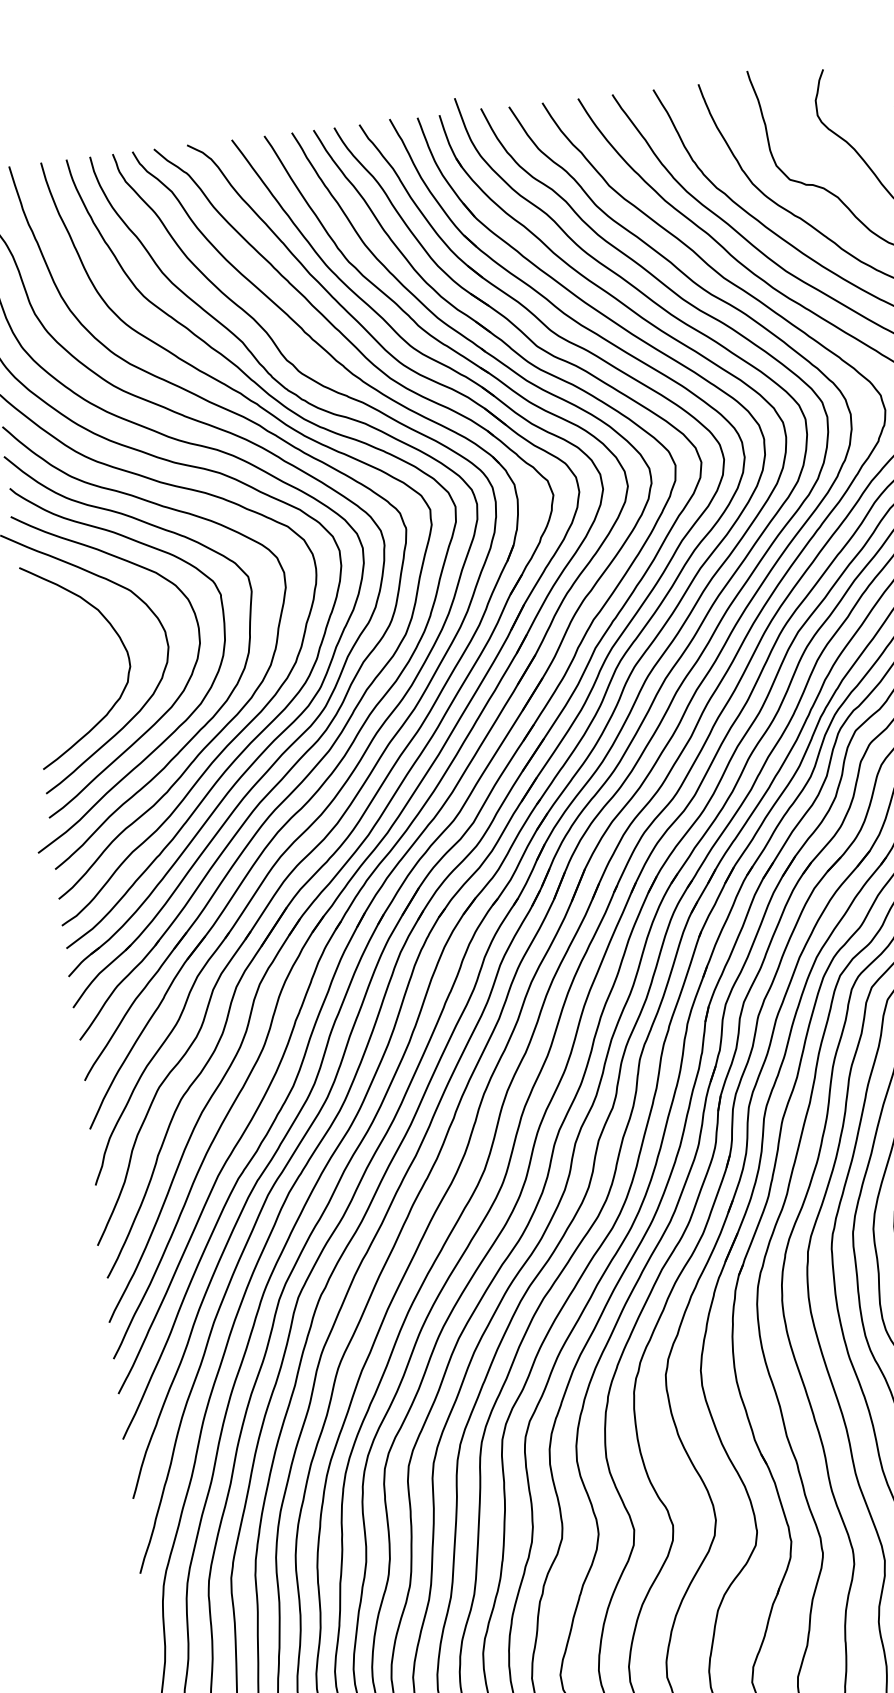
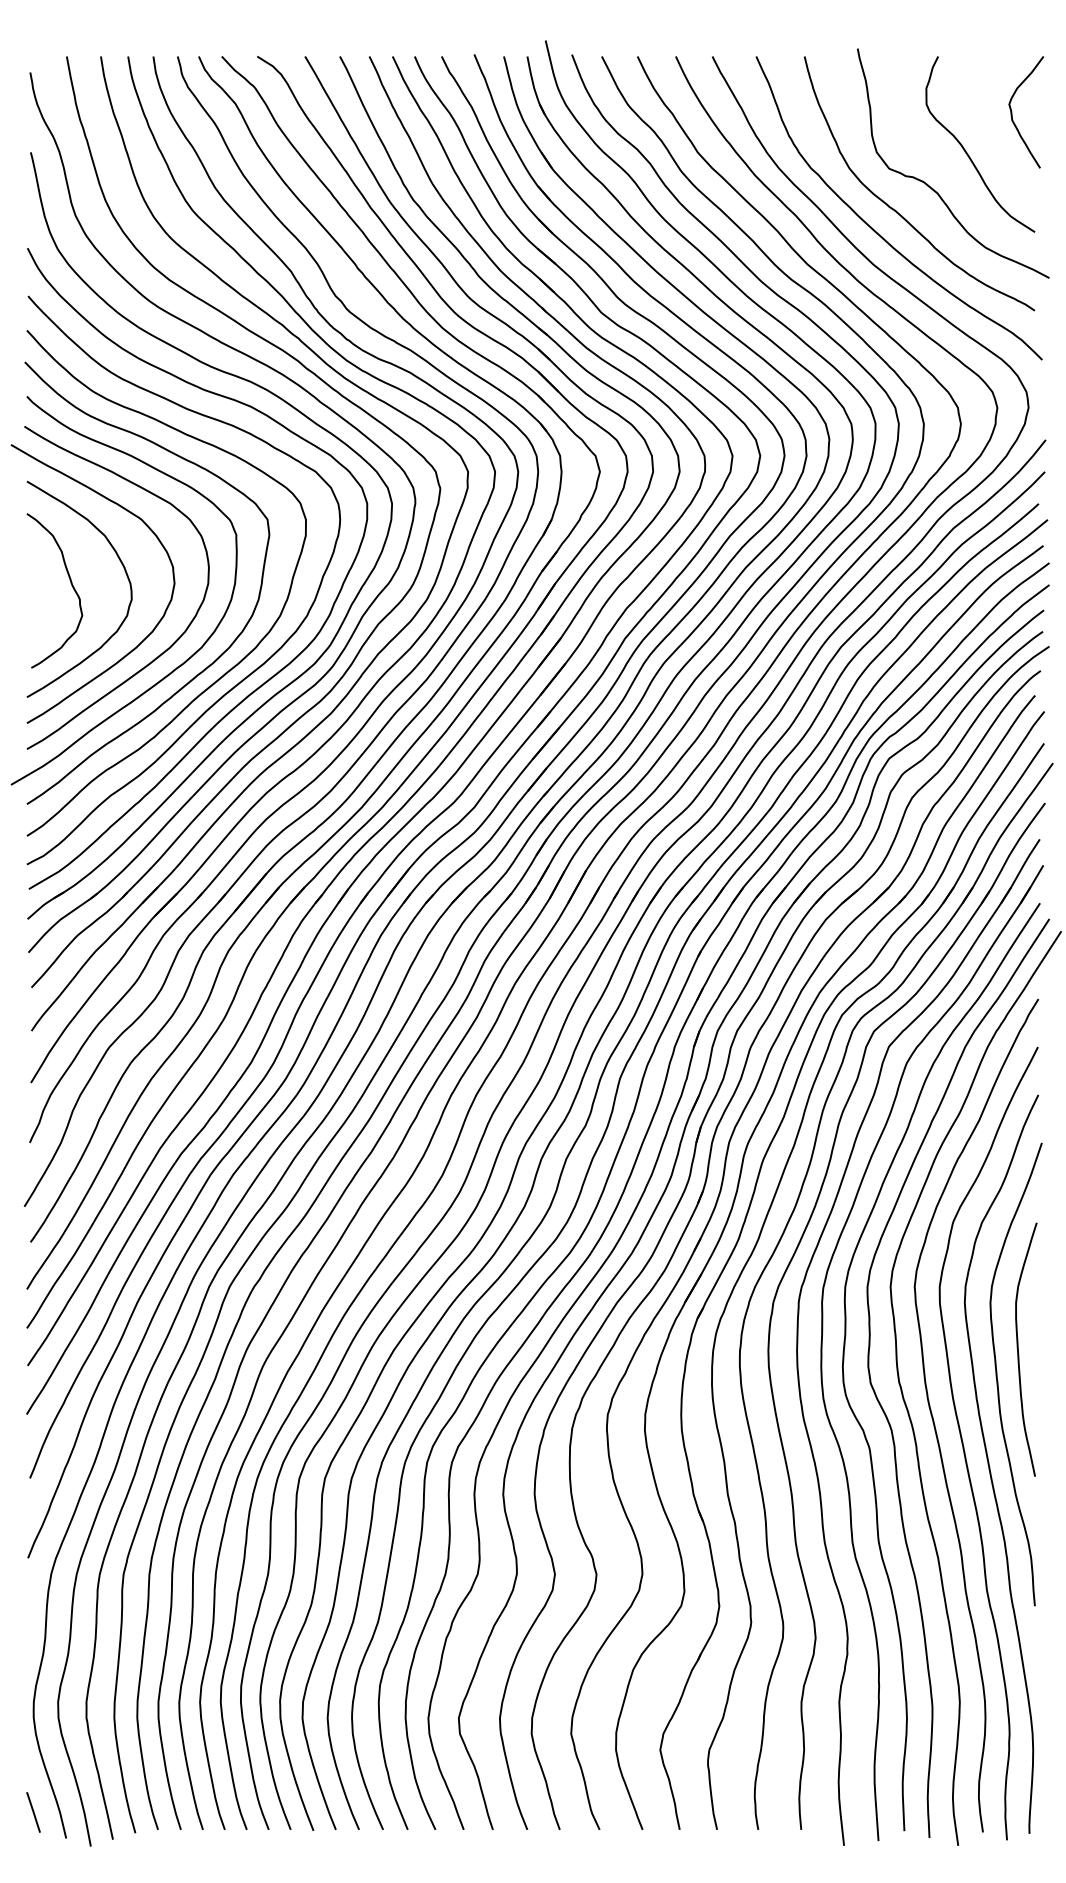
curve: (71, 658) -> (70, 583), added

